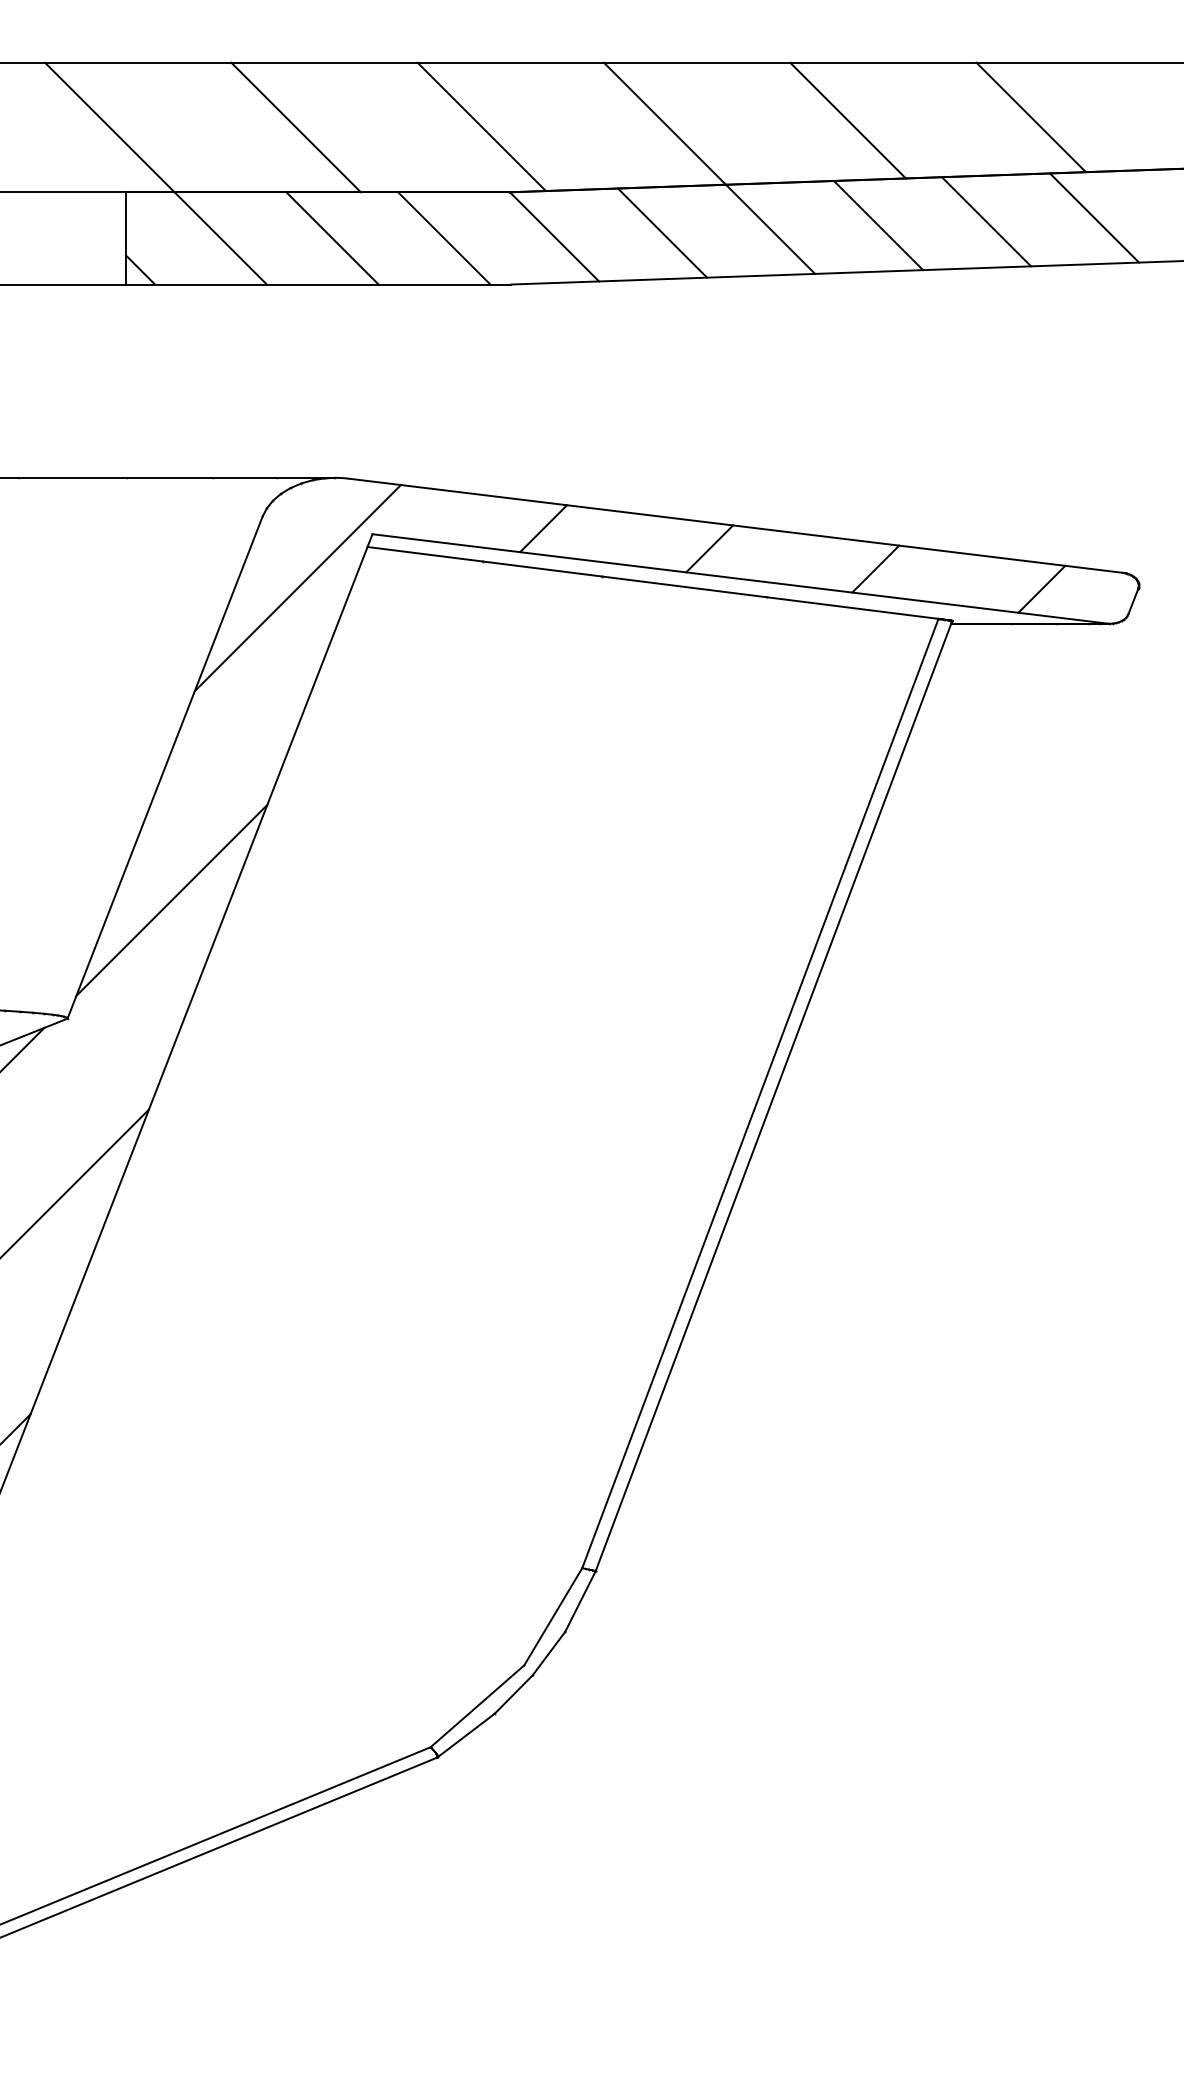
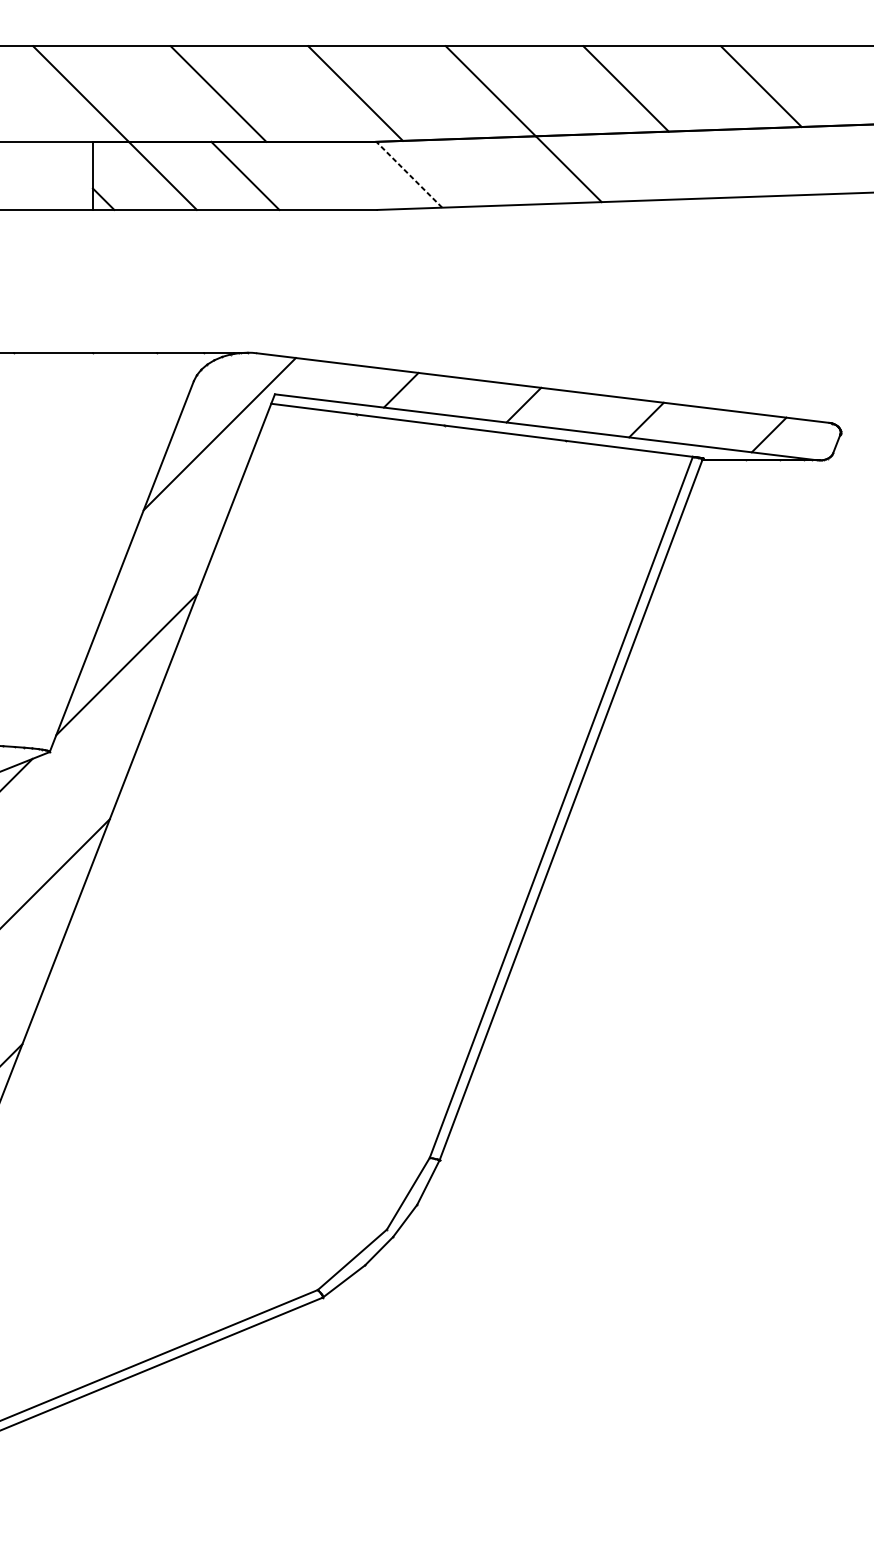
line: (1094, 217) -> (808, 160), removed
line: (986, 221) -> (728, 163), removed
line: (878, 225) -> (648, 166), removed
line: (662, 232) -> (489, 171), removed
line: (554, 236) -> (409, 174), solid -> dashed
line: (444, 238) -> (328, 175), removed

